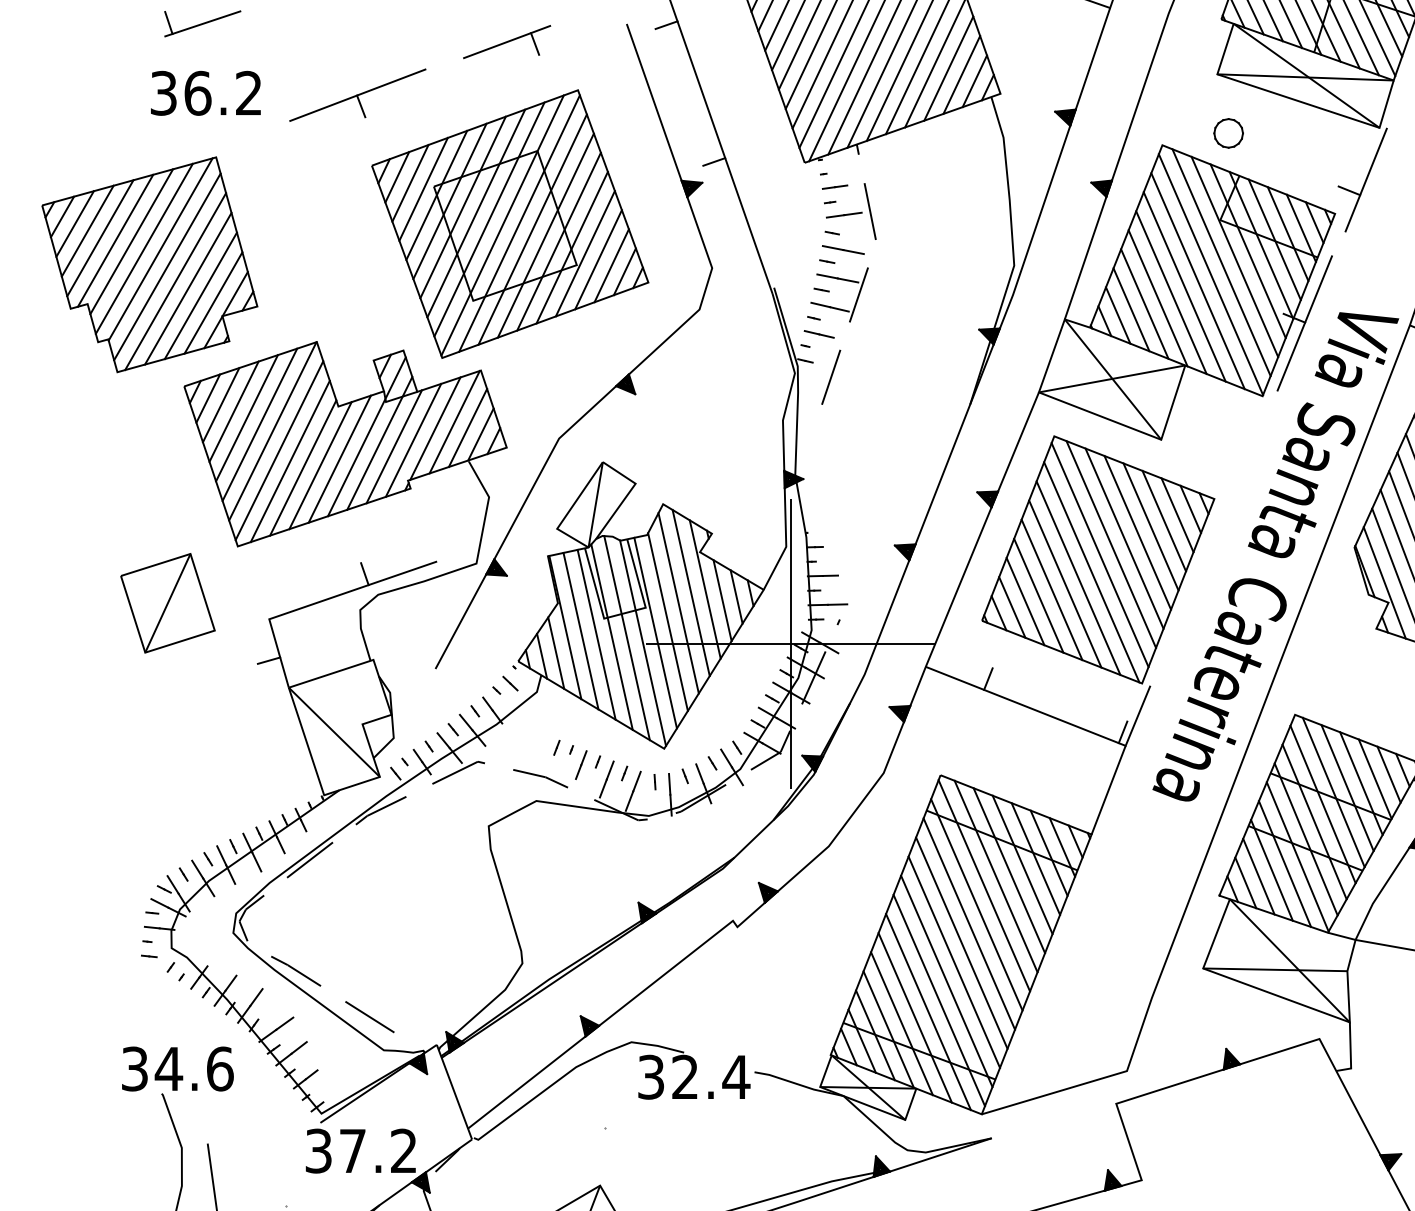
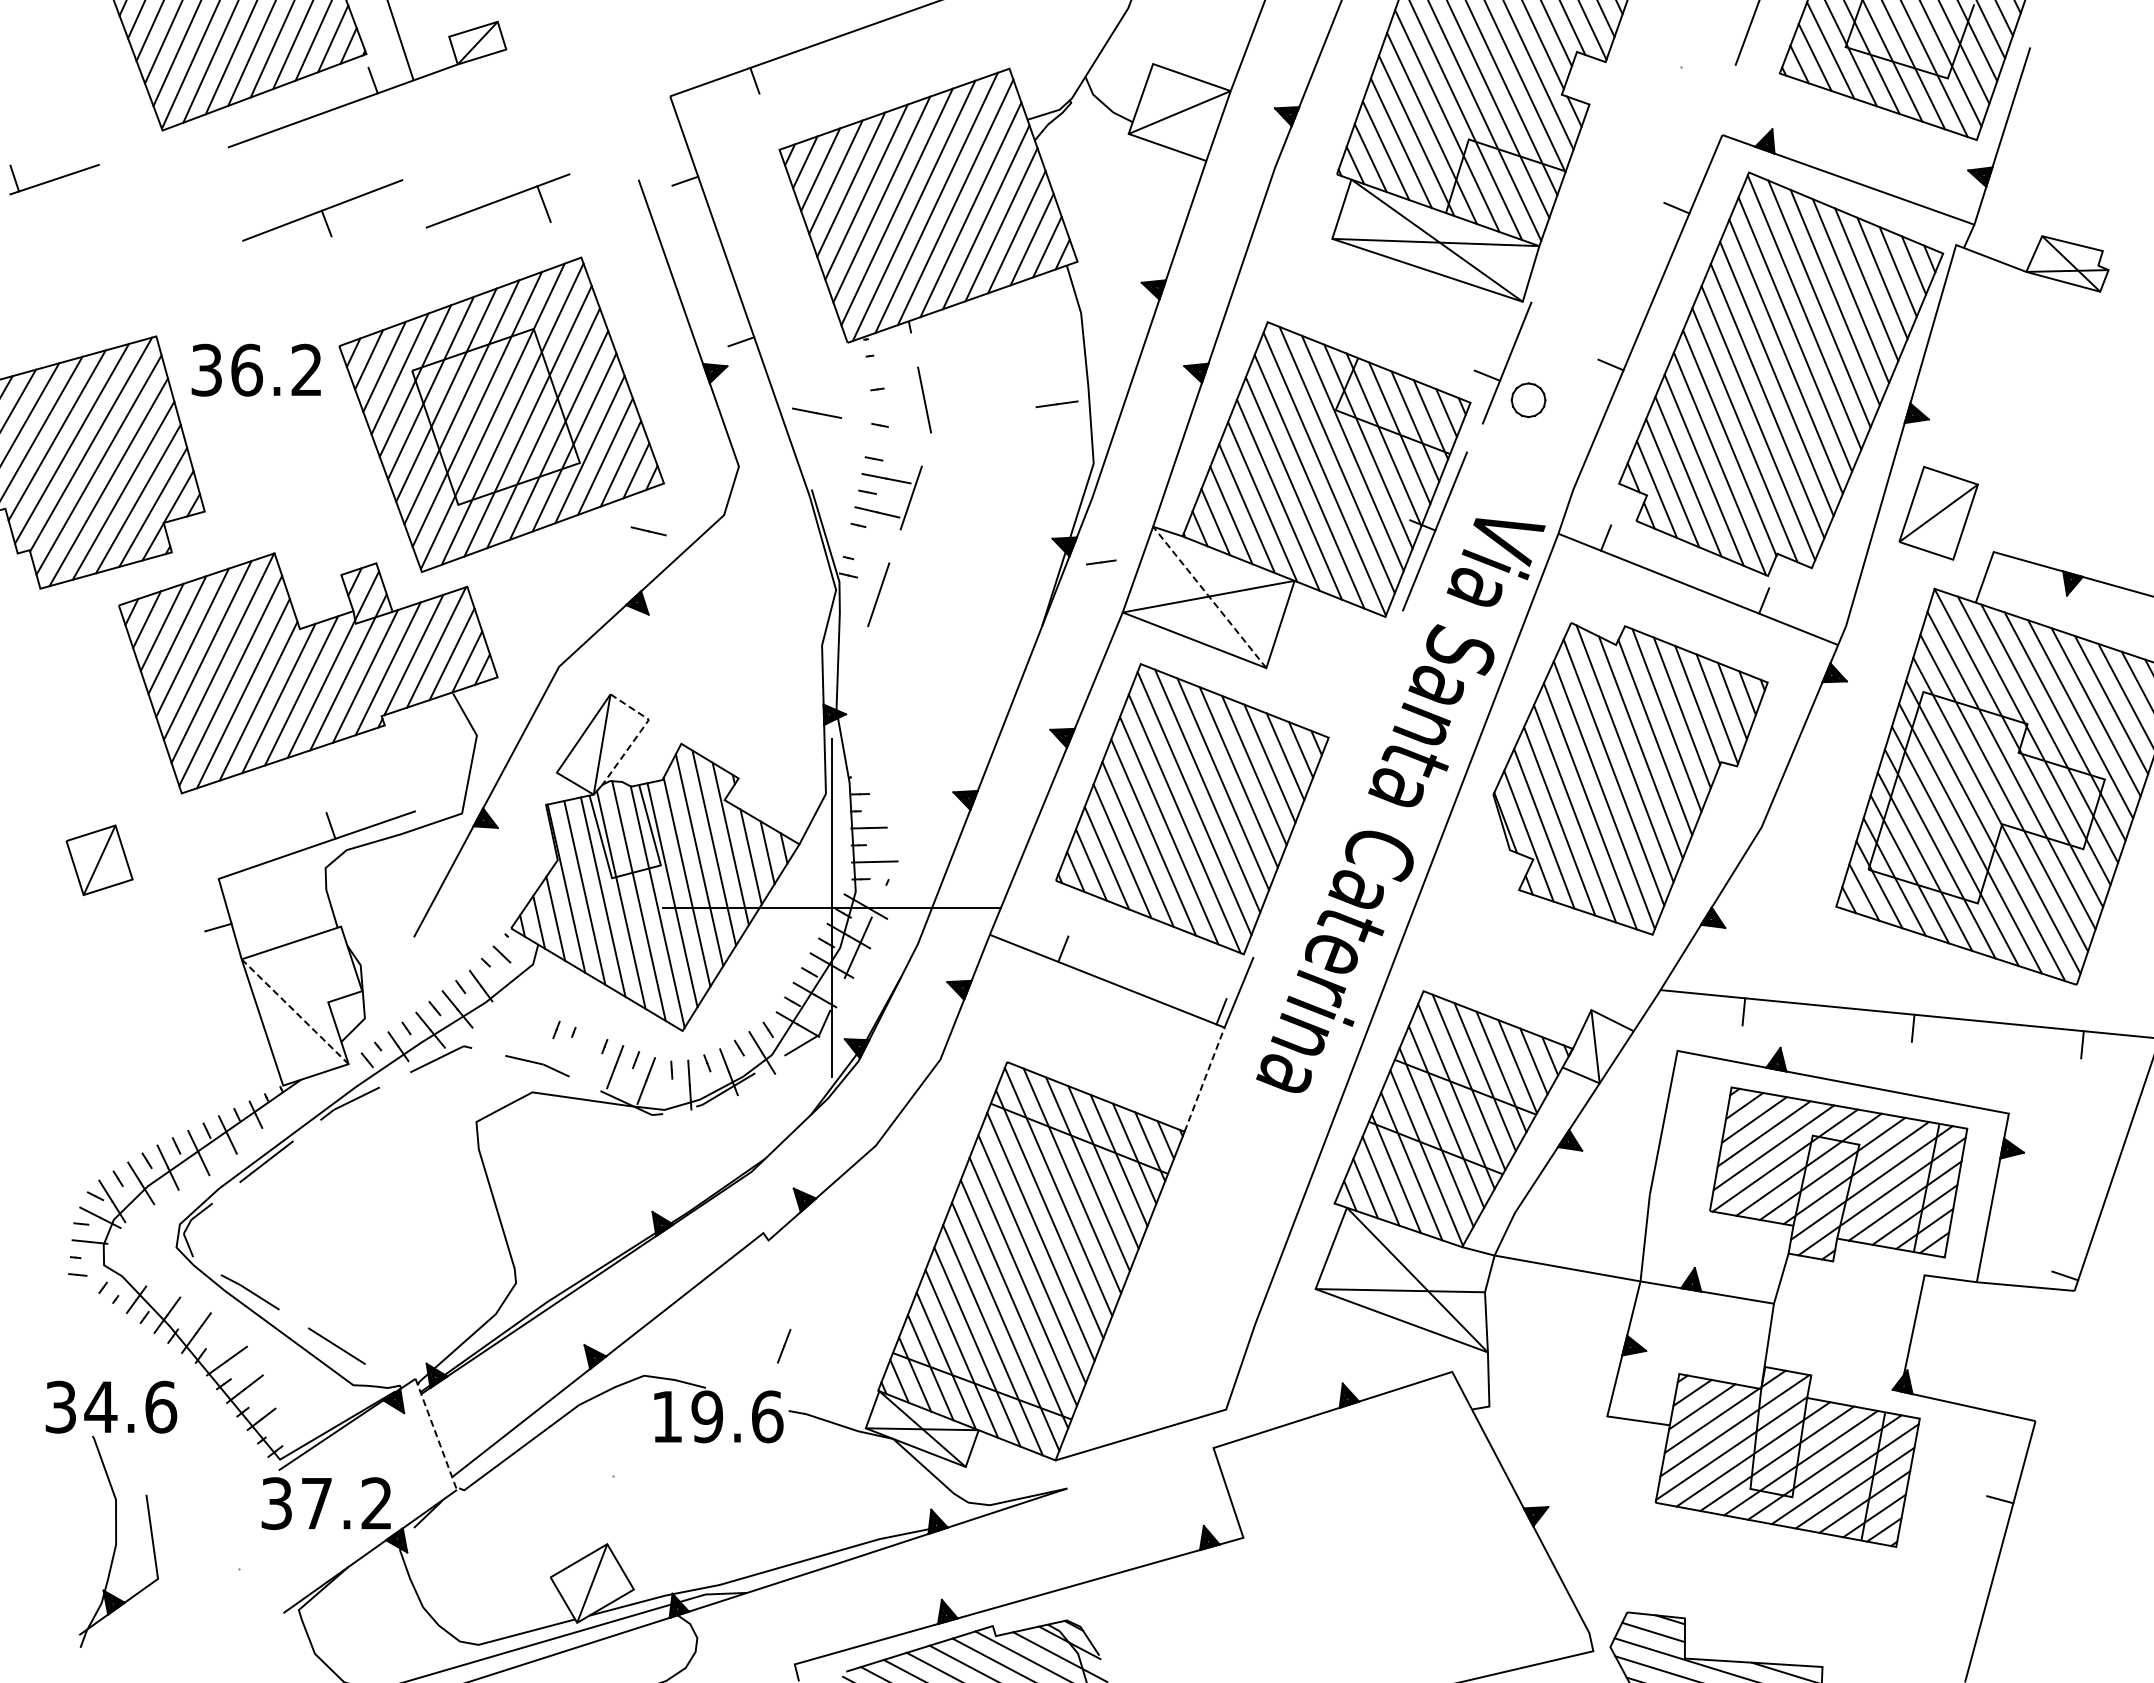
part: (202, 23) -> (54, 179), moved
part: (506, 41) -> (497, 200), size x1.4
text: (205, 92) -> (255, 369), moved
part: (357, 95) -> (322, 210), moved
part: (1228, 133) -> (1528, 400), moved
line: (835, 187) -> (1101, 562), moved
line: (843, 215) -> (1056, 404), moved
line: (842, 249) -> (816, 412), moved
line: (819, 334) -> (648, 531), moved
line: (1112, 379) -> (1209, 597), solid -> dashed
line: (627, 494) -> (639, 732), solid -> dashed
part: (167, 603) -> (99, 860), size x0.6
line: (334, 732) -> (295, 1011), solid -> dashed
line: (581, 765) -> (784, 1346), moved
line: (1108, 790) -> (1204, 1079), solid -> dashed
text: (693, 1076) -> (717, 1416), 32.4 -> 19.6
line: (454, 1092) -> (436, 1434), solid -> dashed

